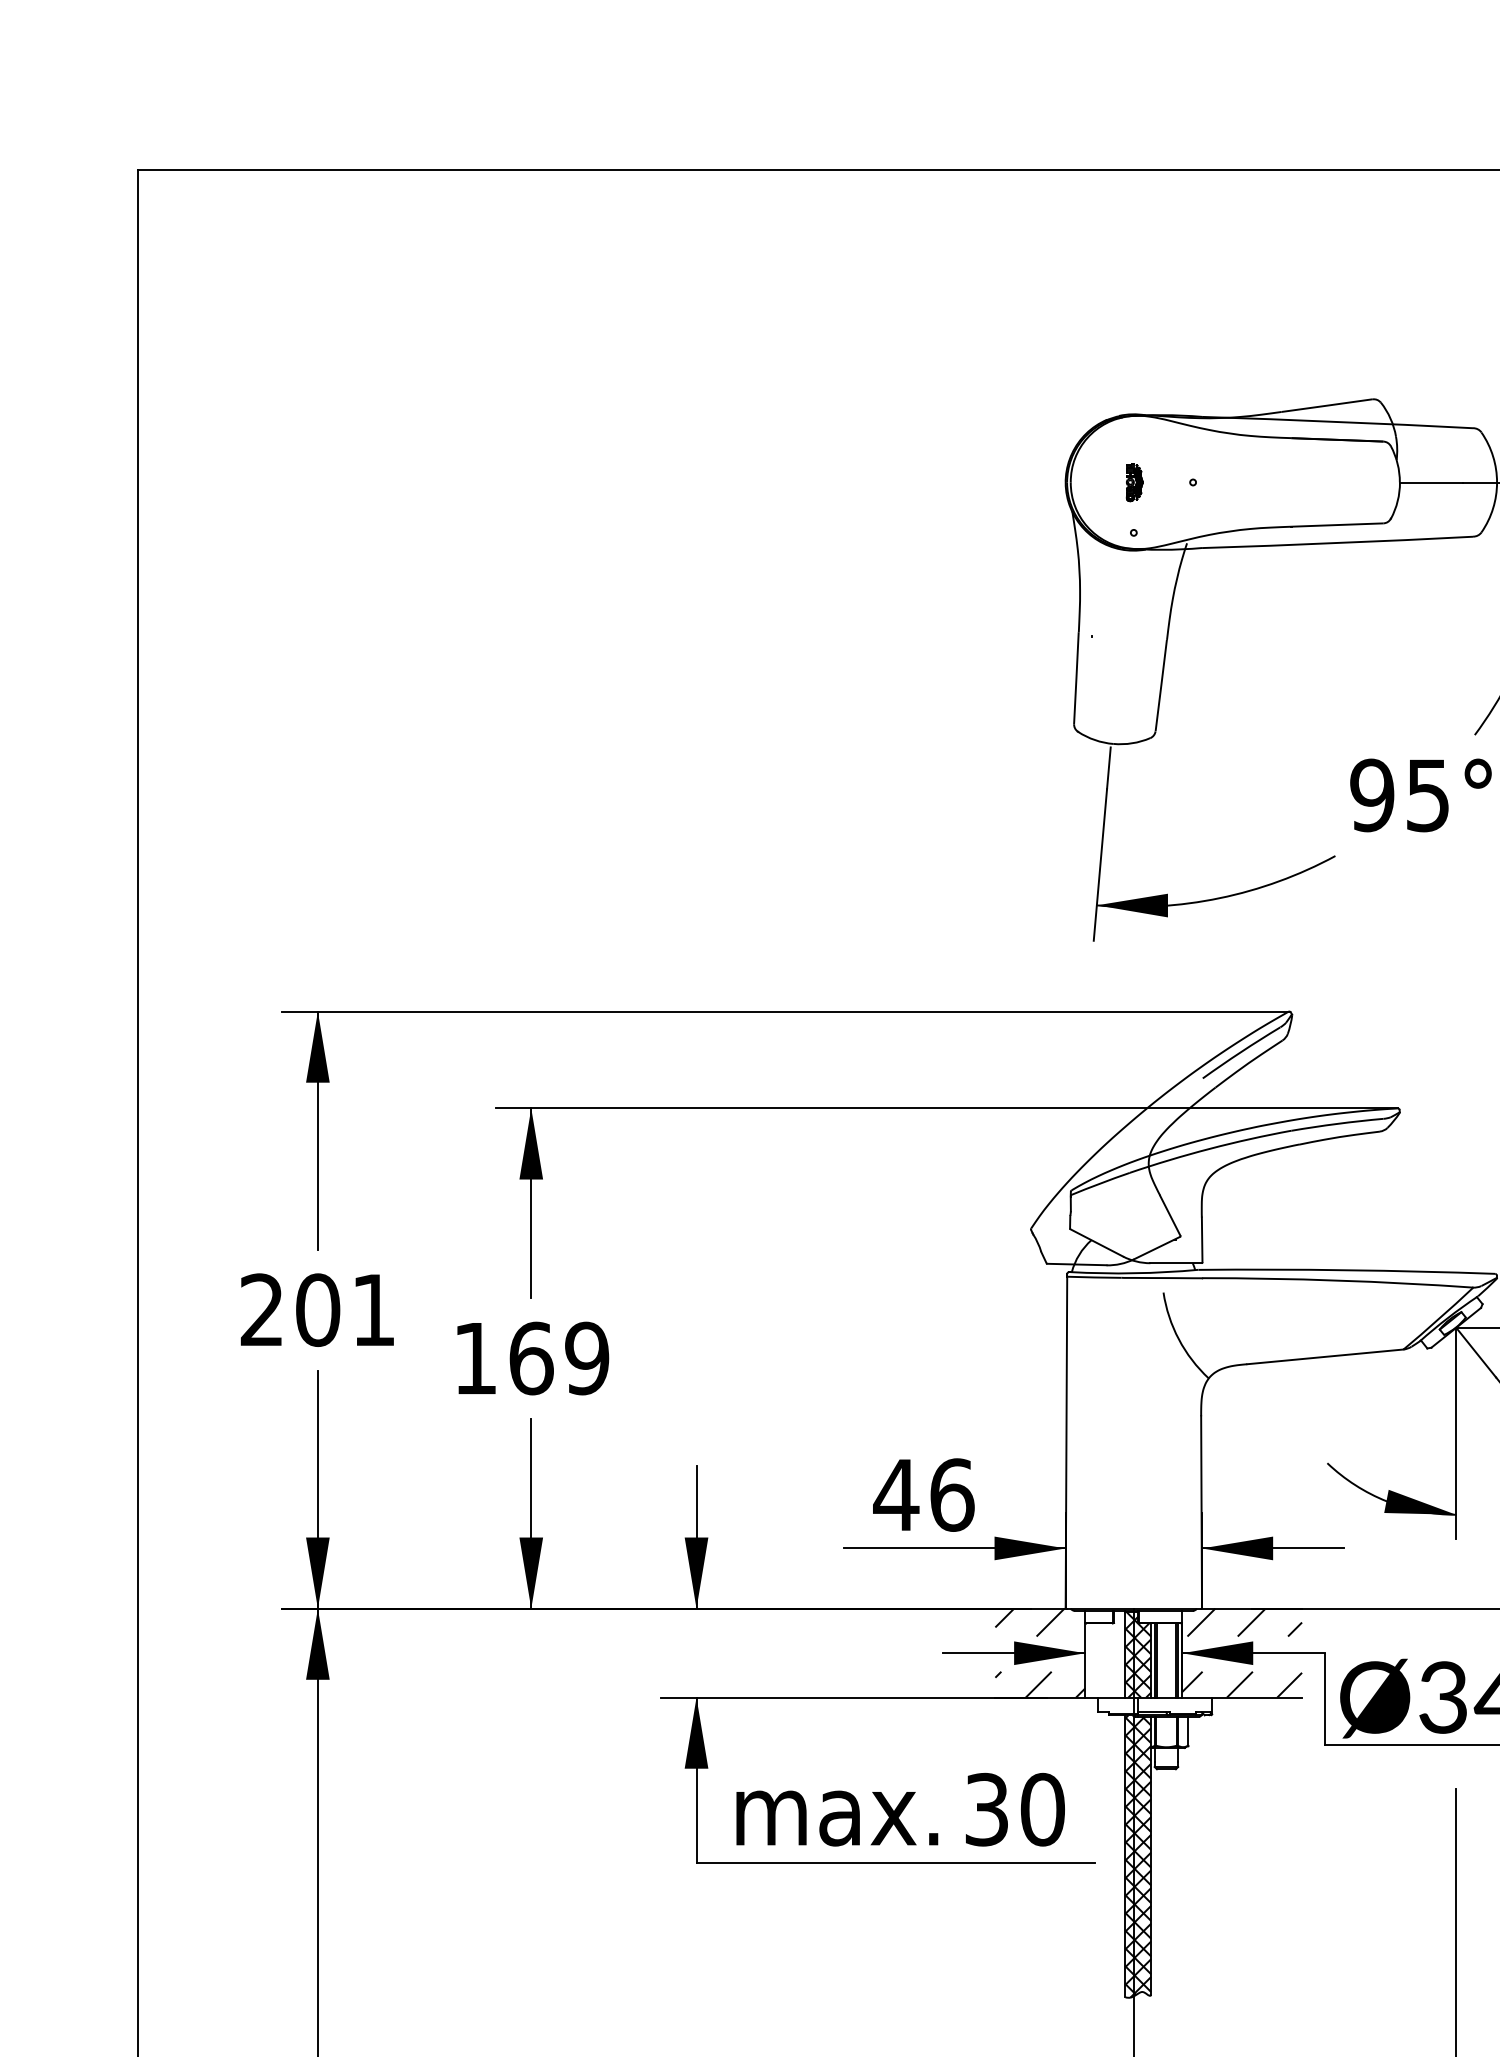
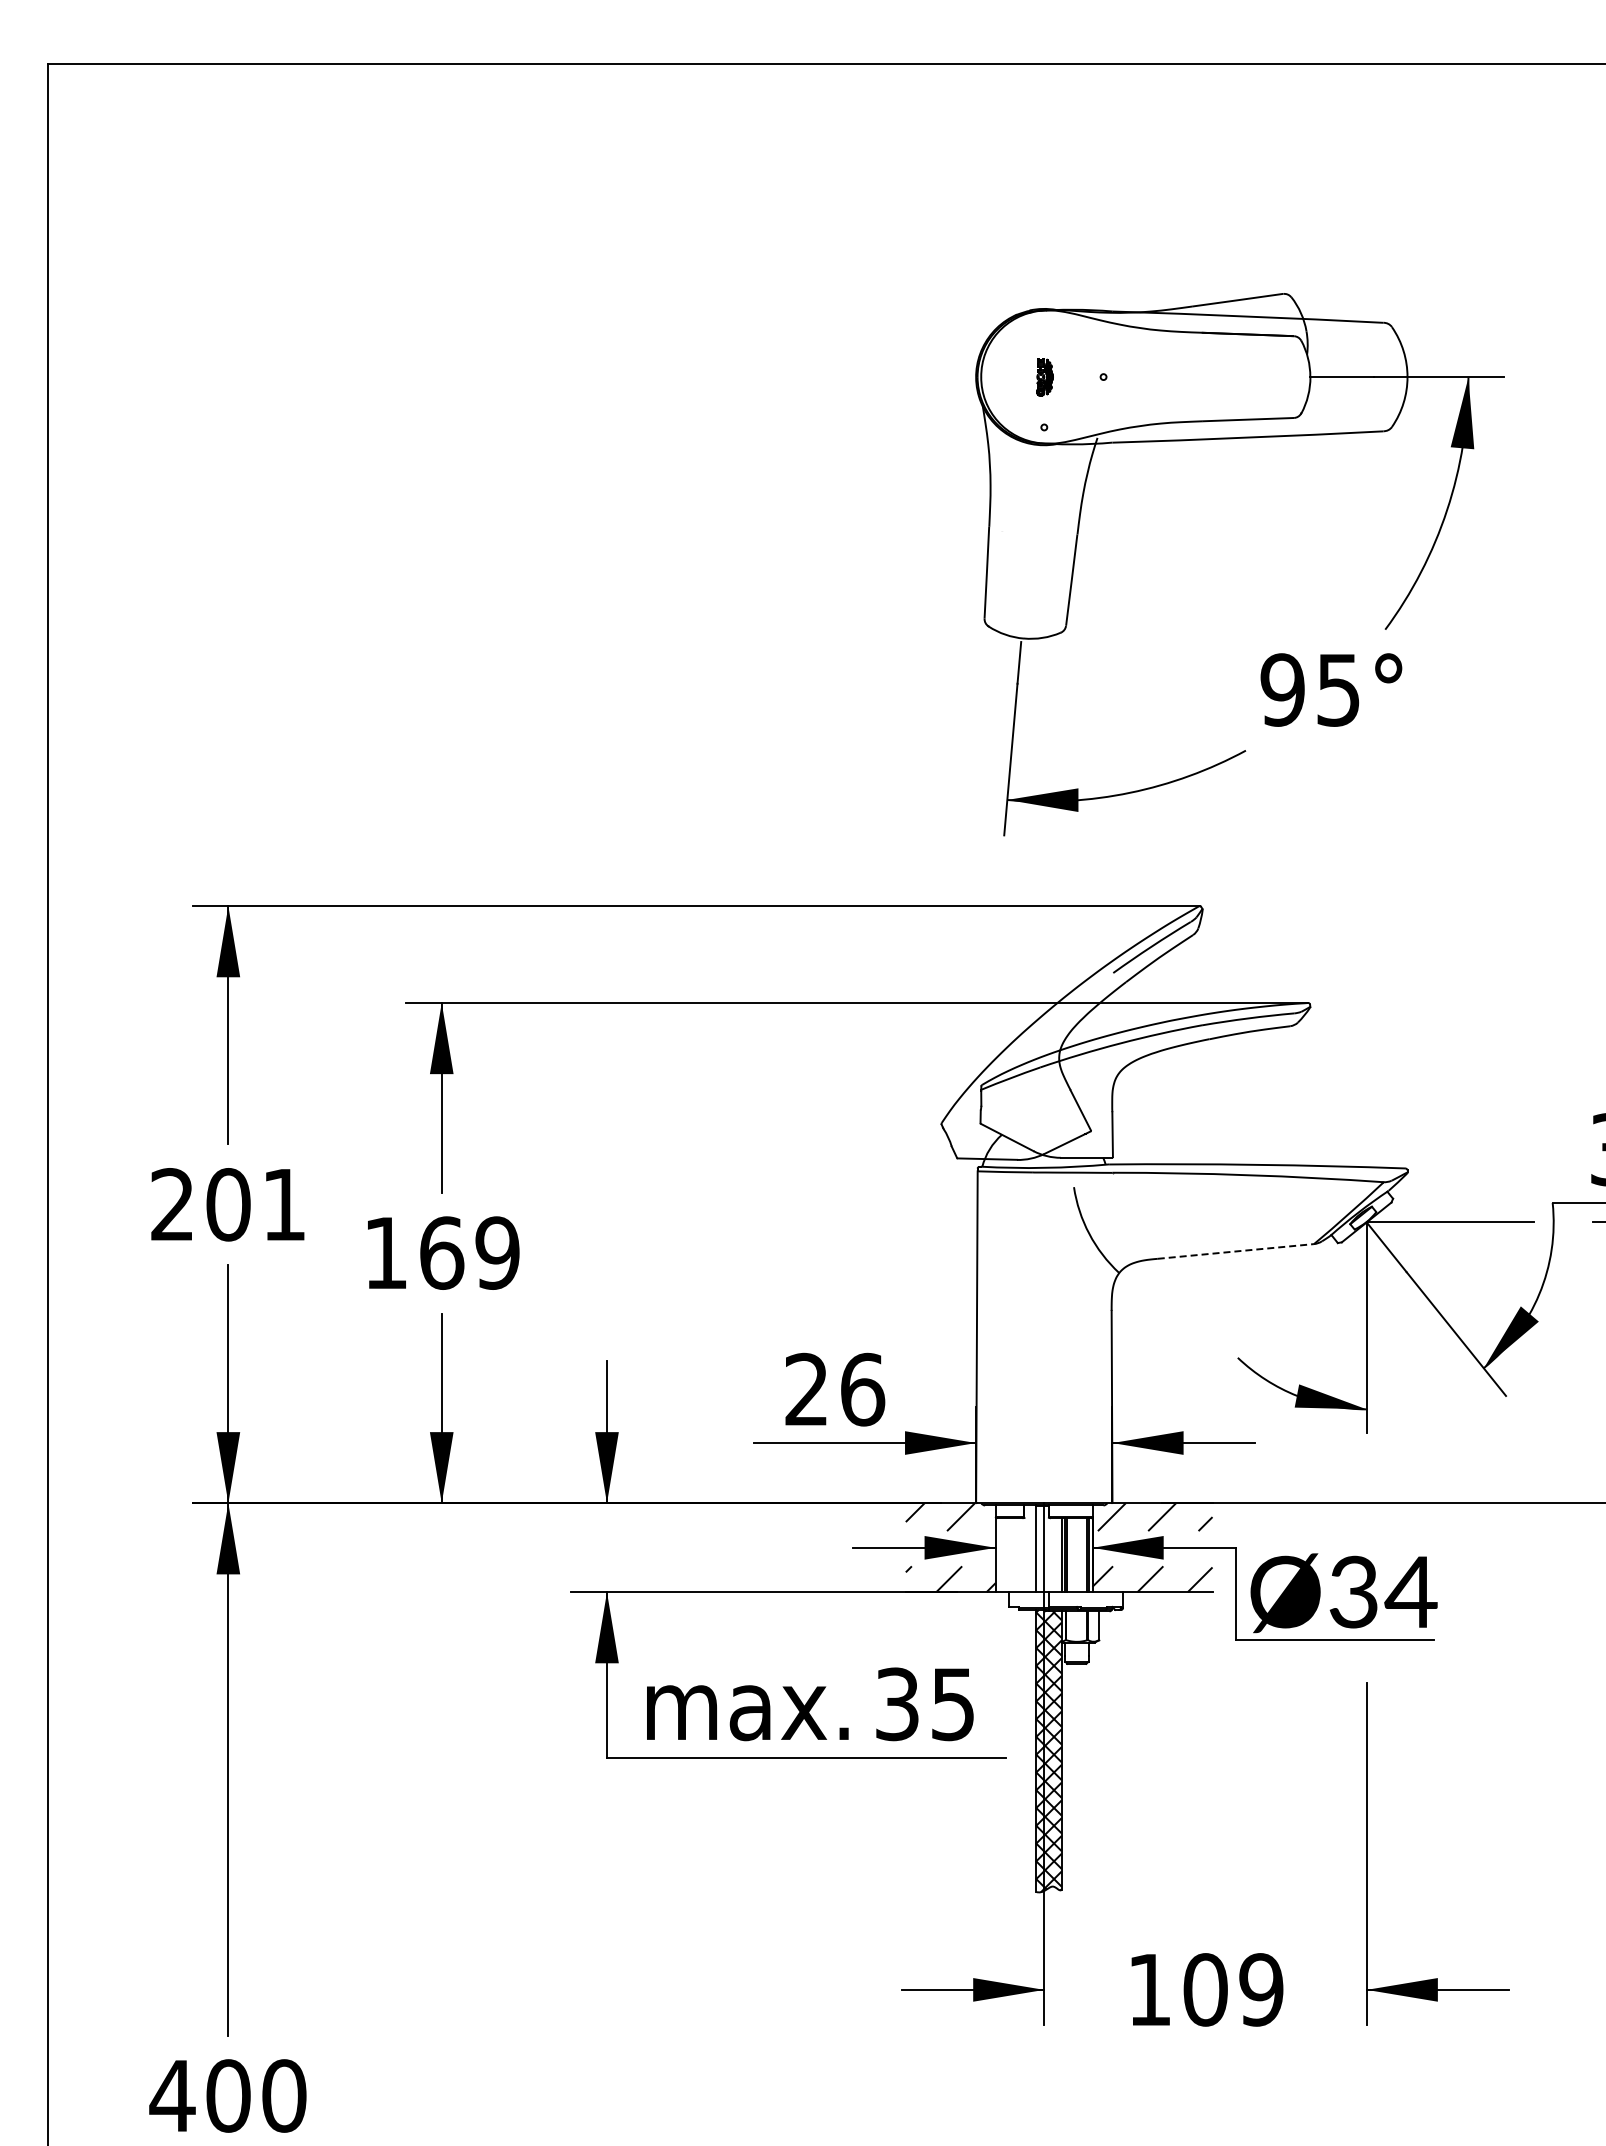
line: (1326, 1356) -> (1236, 1251), solid -> dashed
text: (896, 1493) -> (806, 1388), 46 -> 26
hatch: (1138, 1654) -> (1048, 1549), removed
text: (1043, 1809) -> (953, 1704), 30 -> 35

